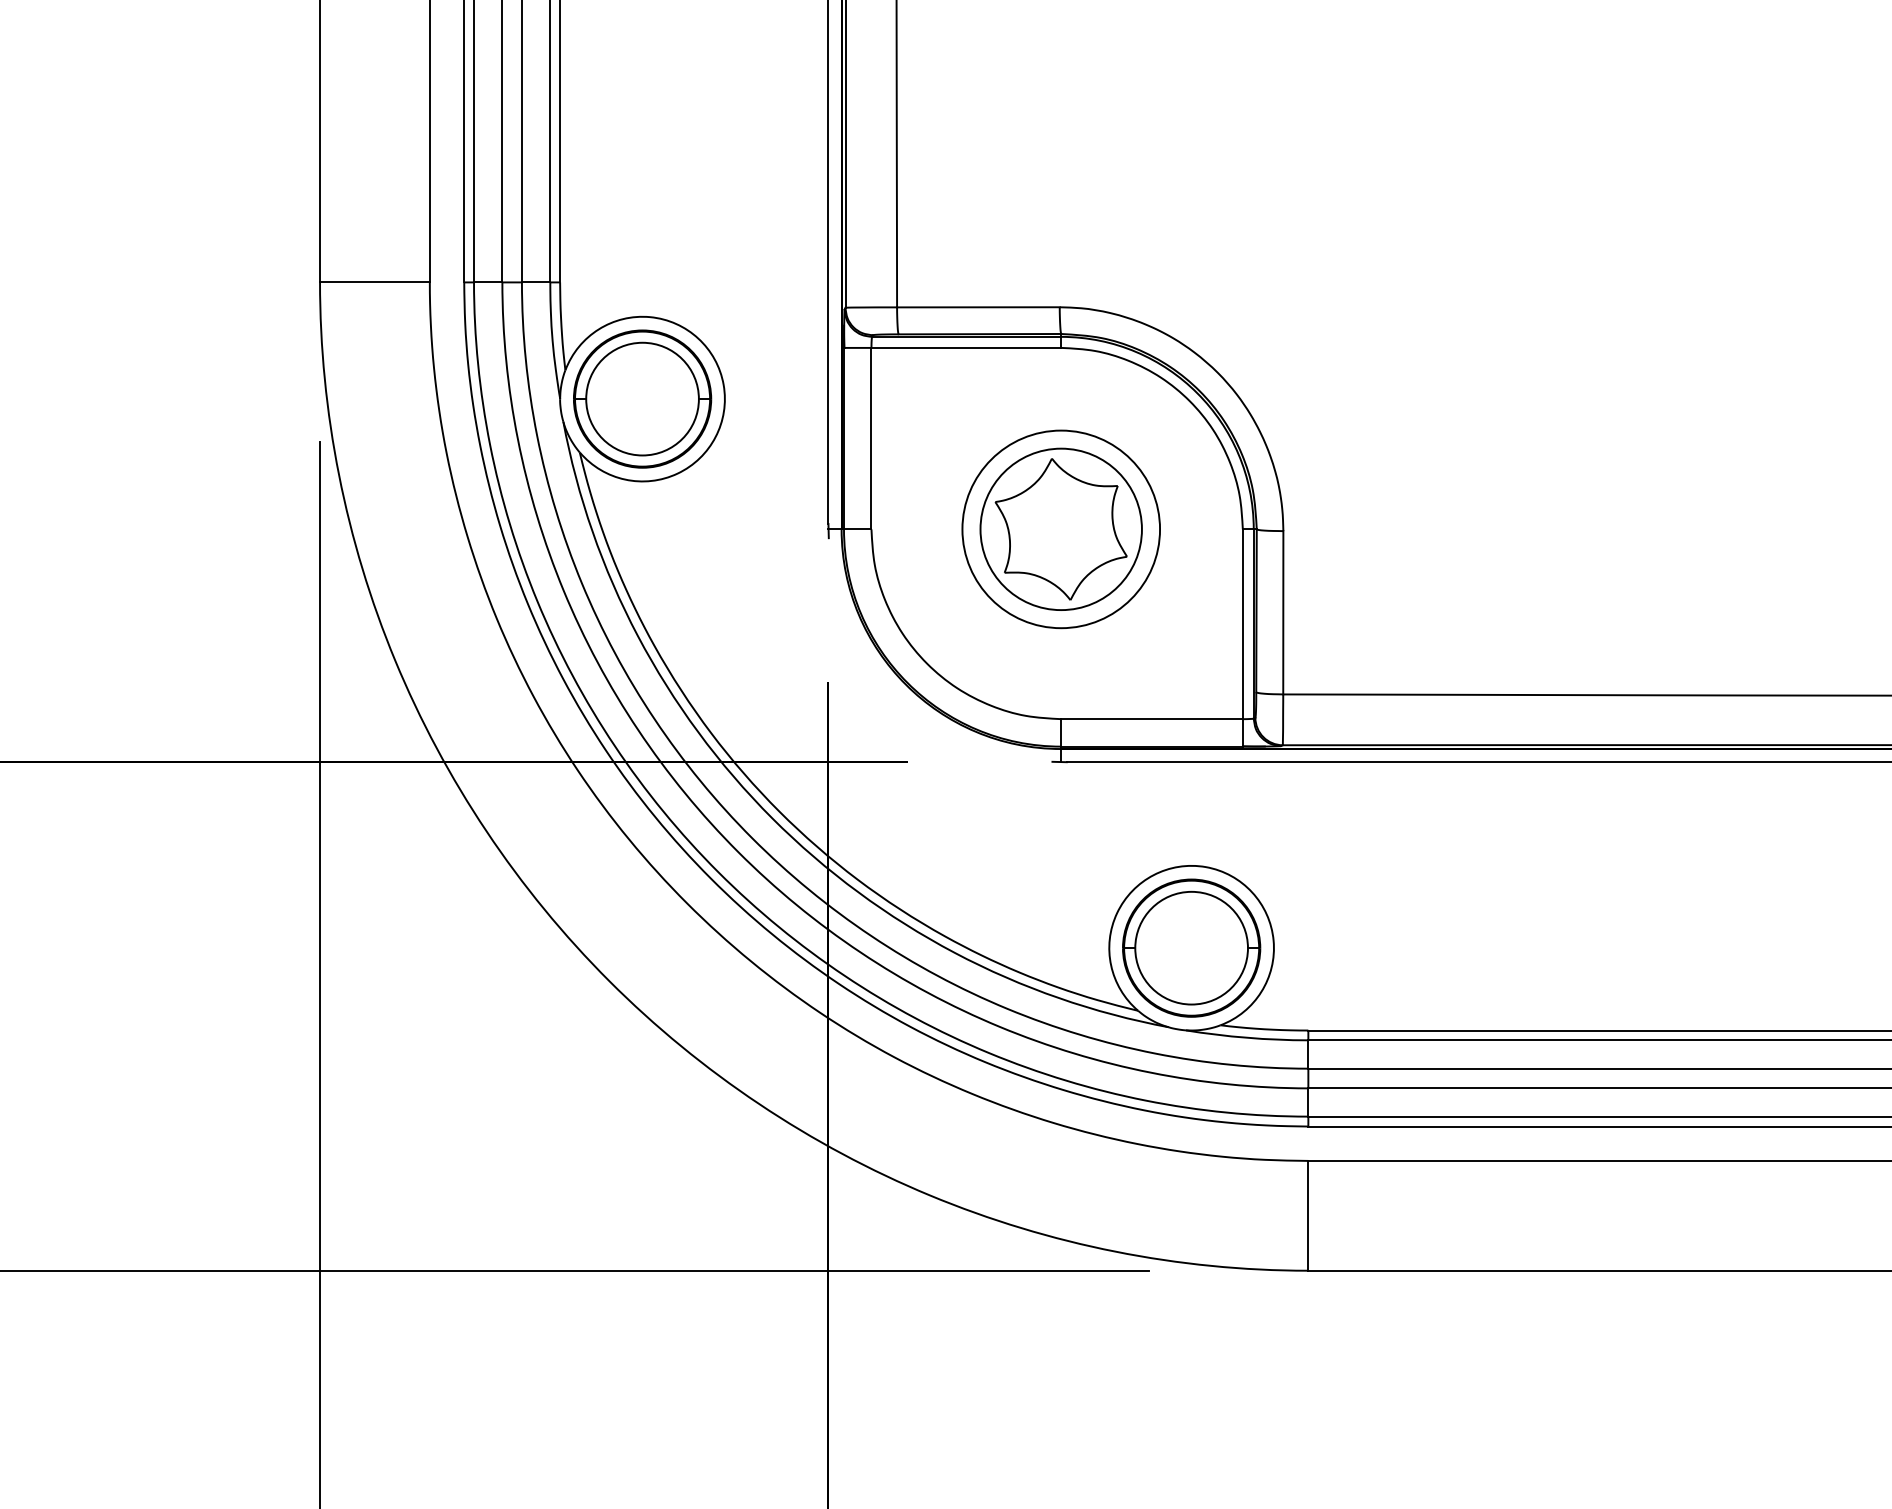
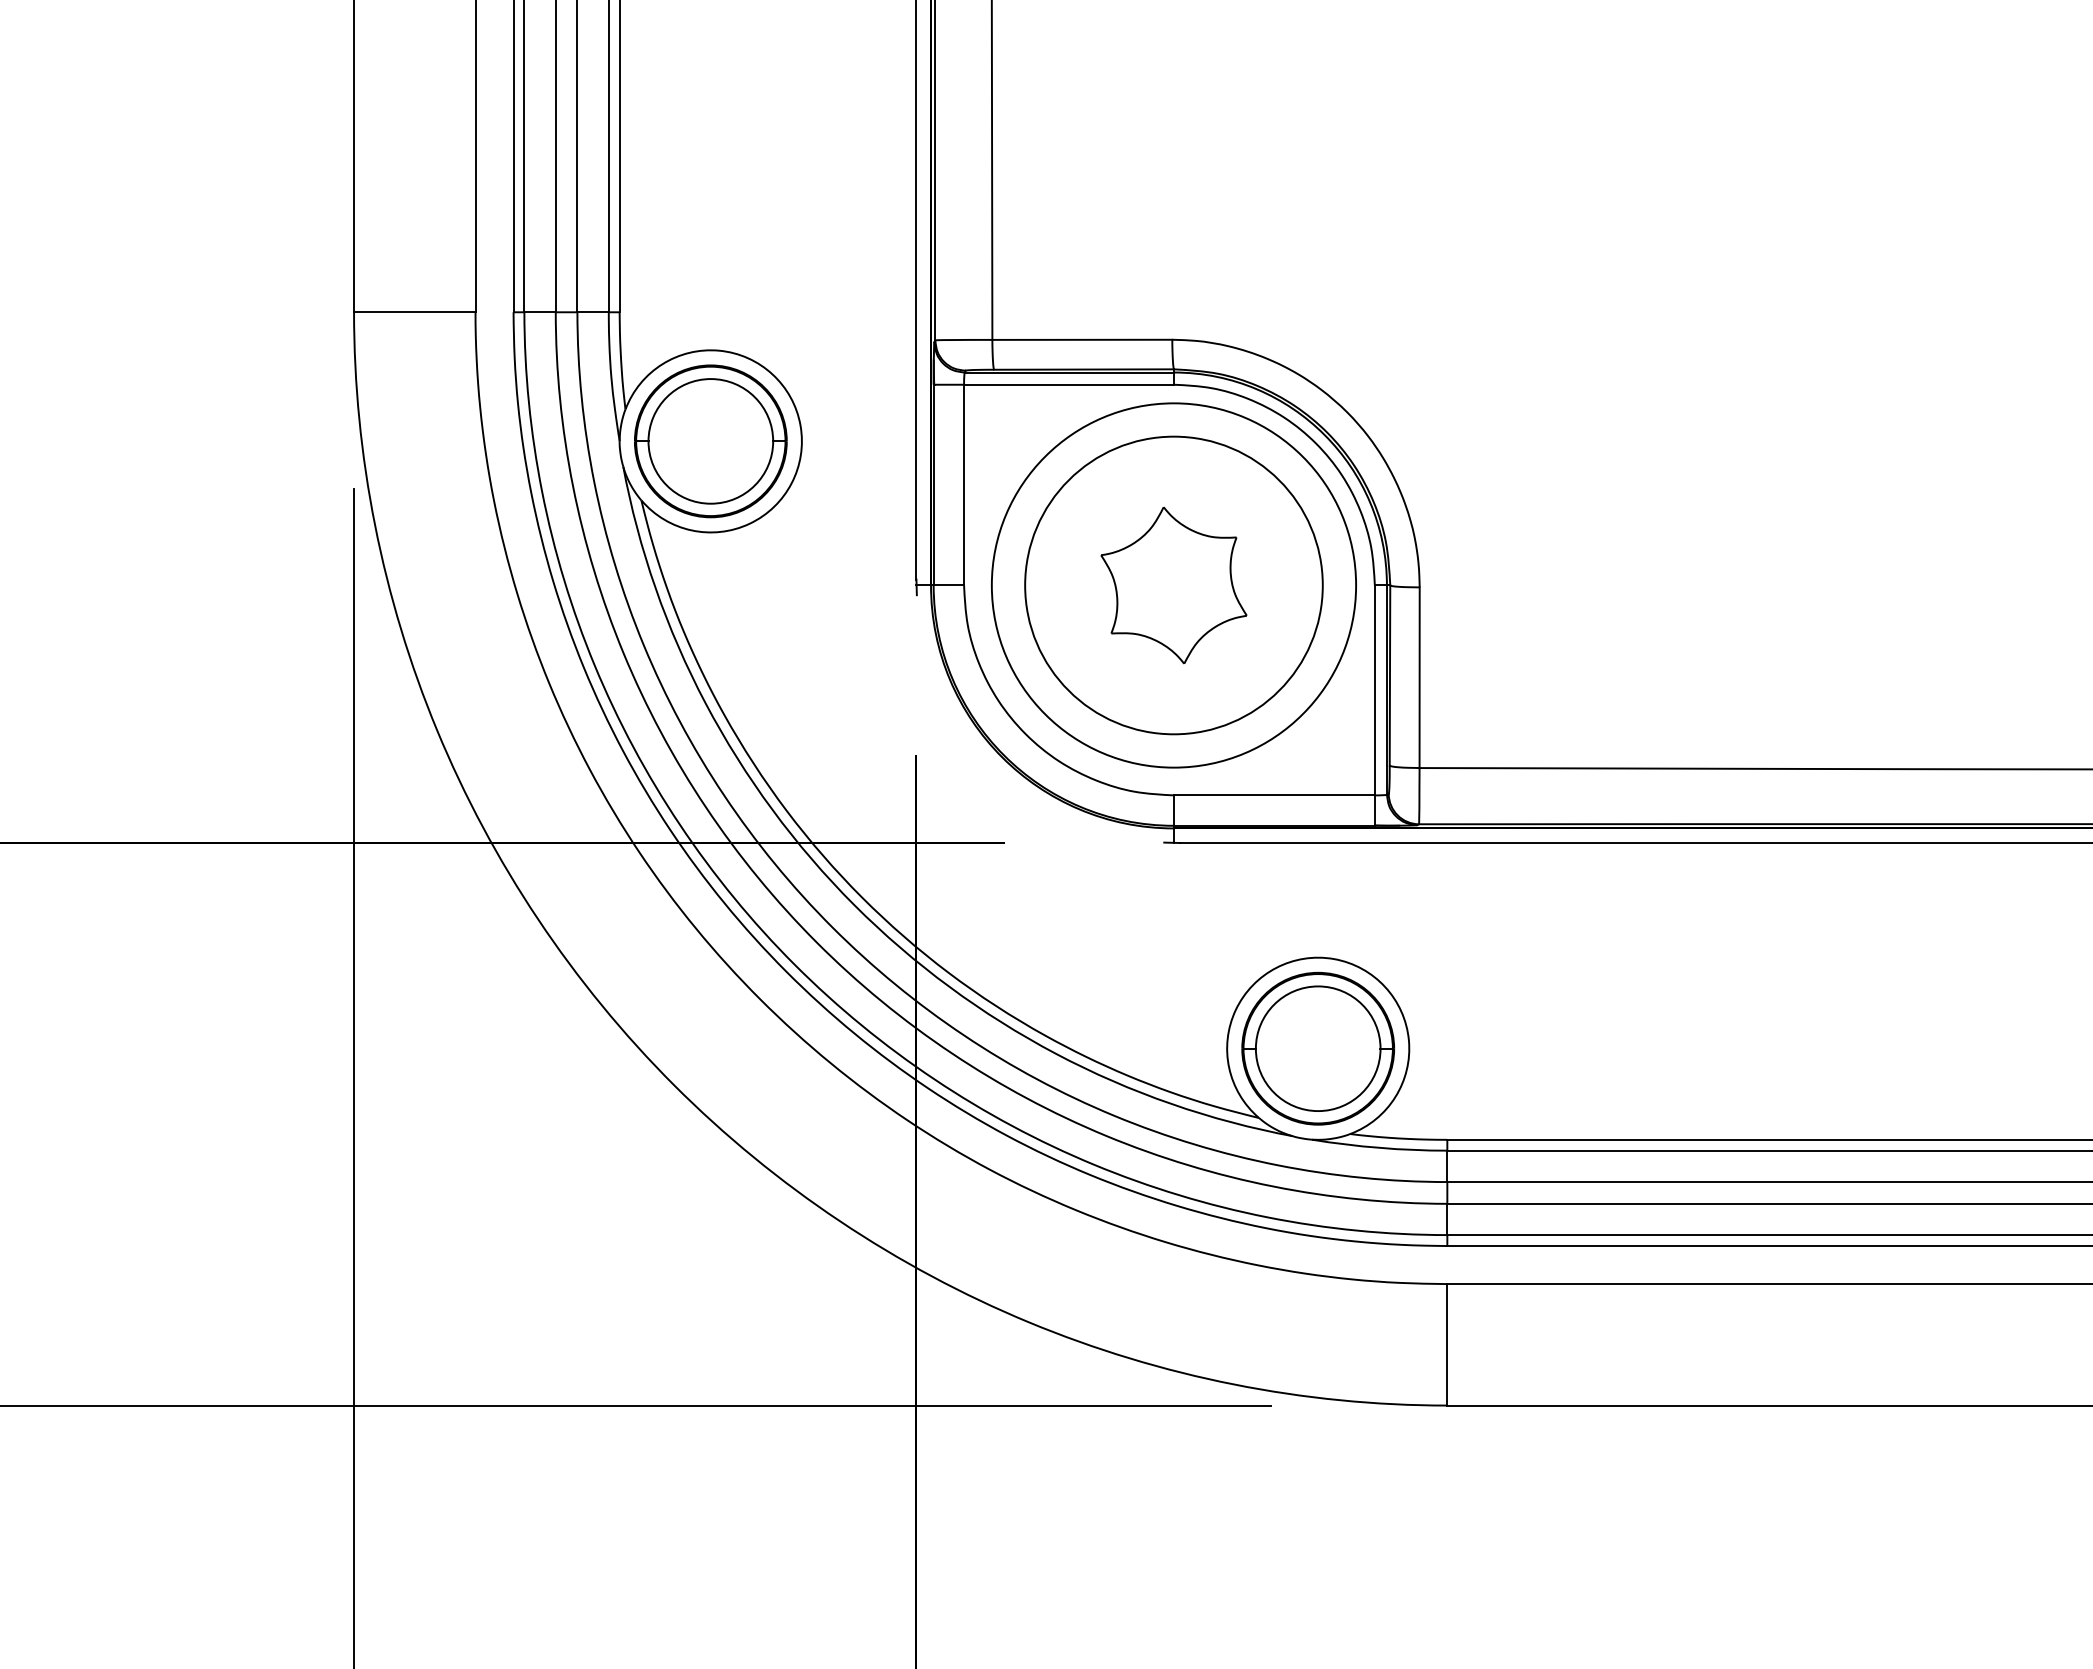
circle: (1060, 529) -> (1173, 585), size x1.67
circle: (1060, 529) -> (1173, 585), size x1.67

